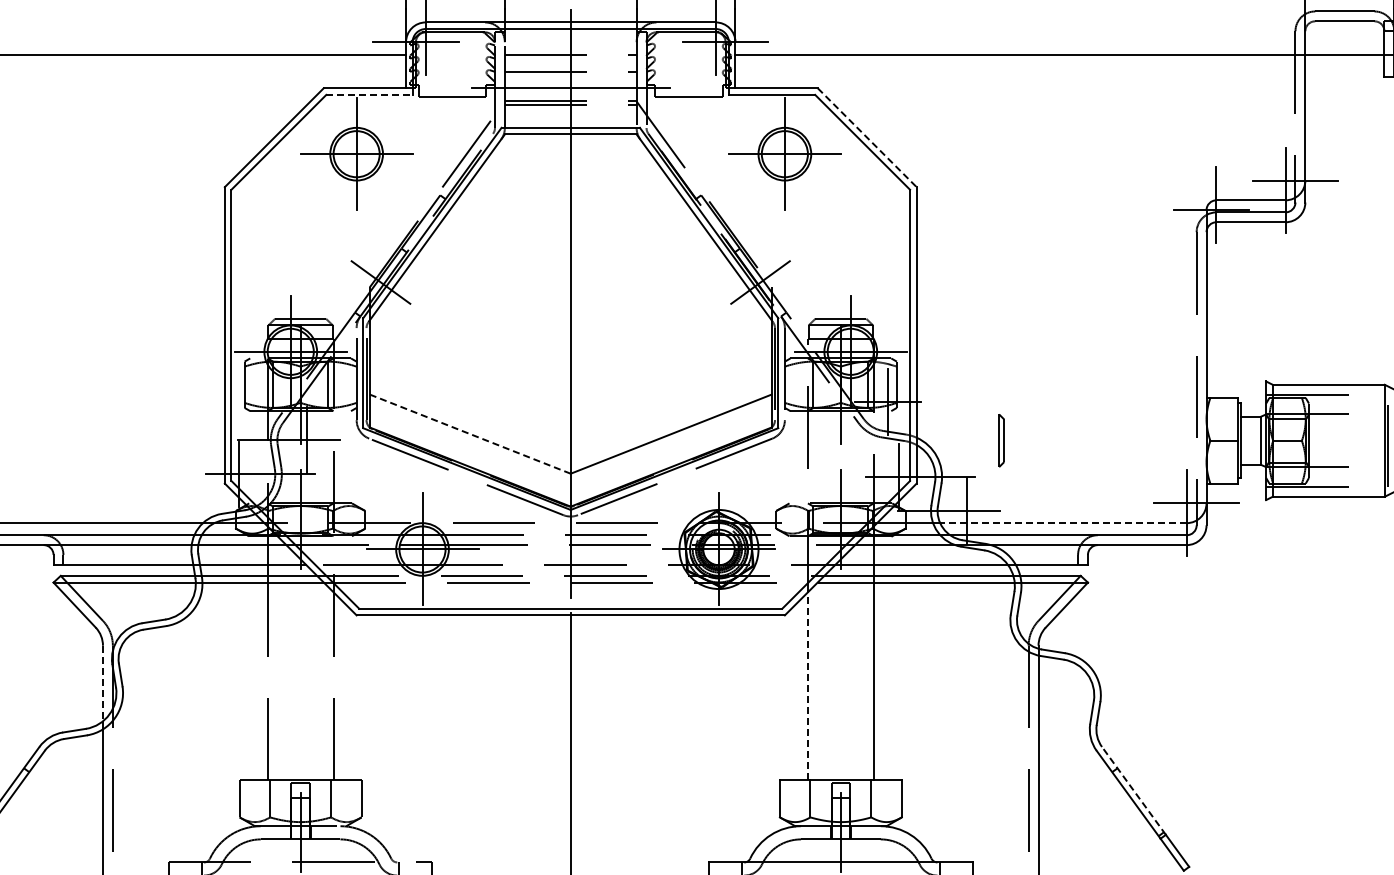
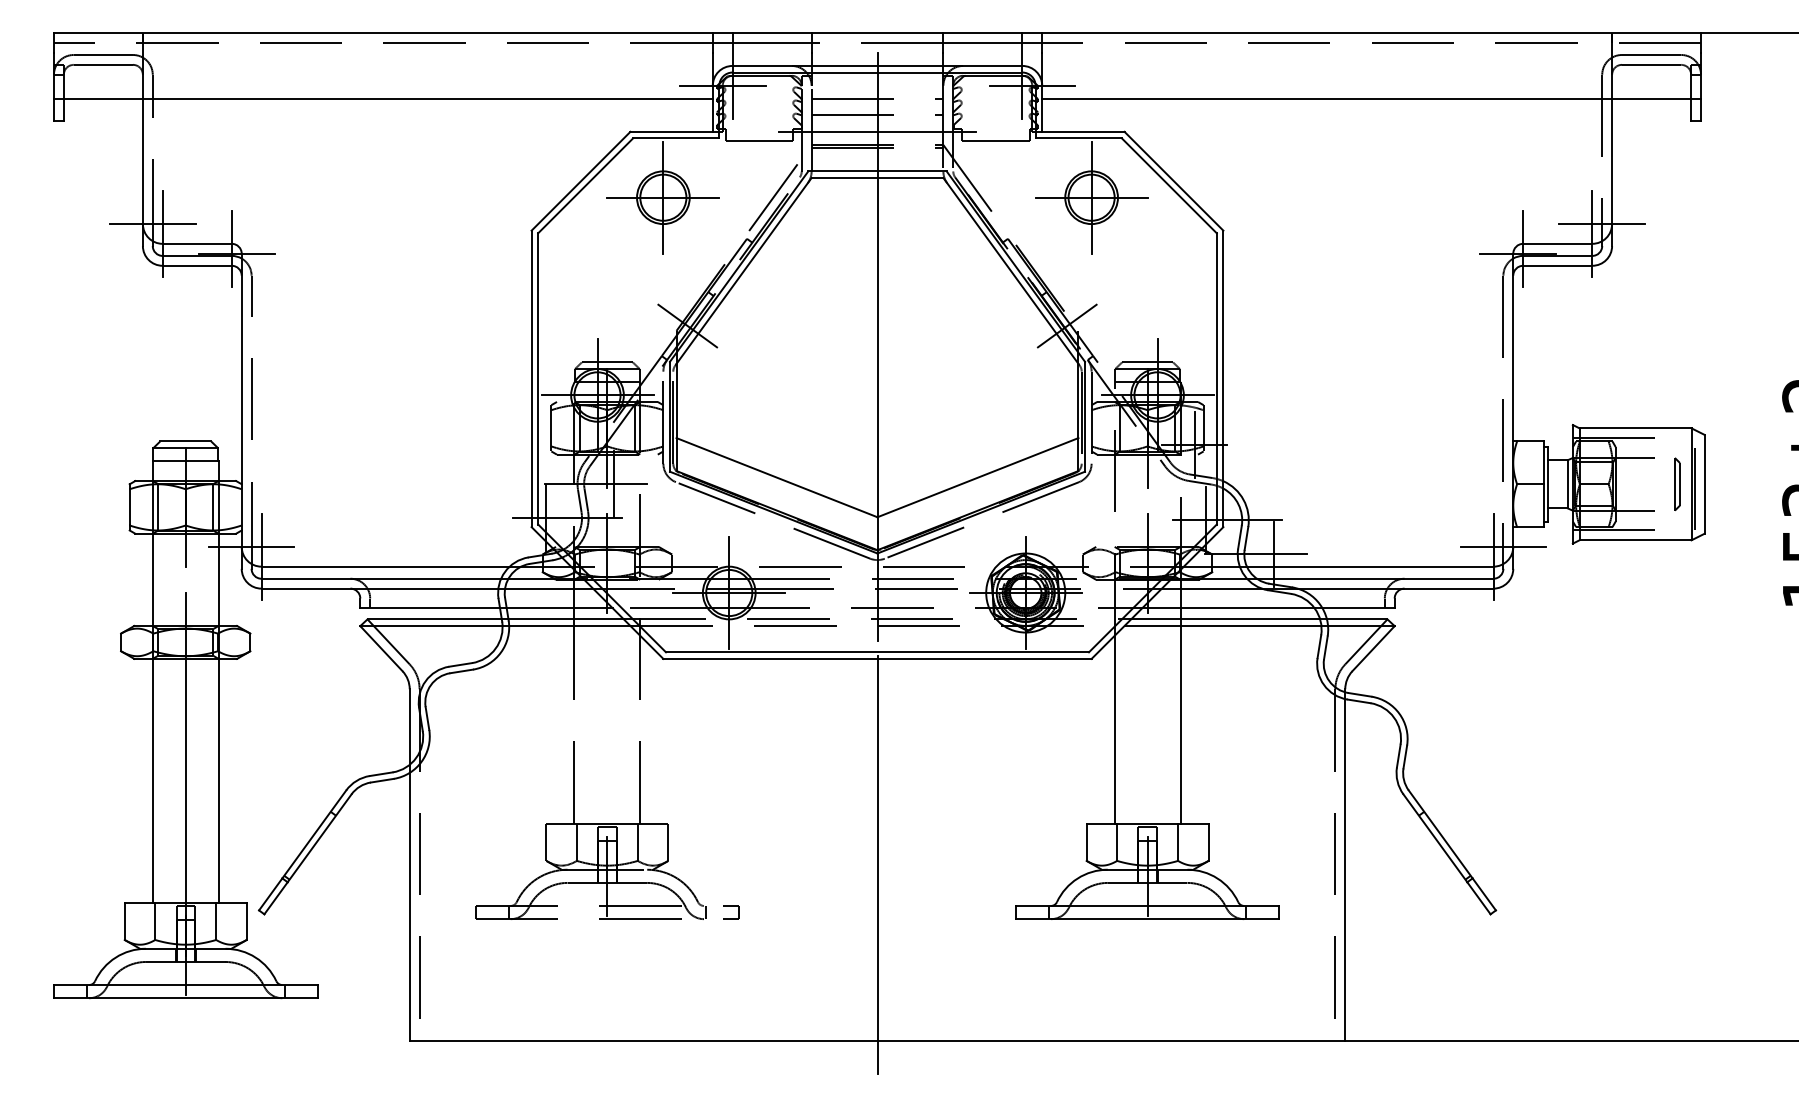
line: (369, 94) -> (676, 138), dashed -> solid
line: (866, 137) -> (1173, 181), dashed -> solid
line: (470, 433) -> (777, 477), dashed -> solid
part: (1001, 440) -> (1677, 484), moved
line: (1062, 522) -> (1369, 566), dashed -> solid
line: (102, 683) -> (409, 727), dashed -> solid
line: (807, 685) -> (1114, 729), dashed -> solid
line: (1133, 790) -> (1440, 834), dashed -> solid

